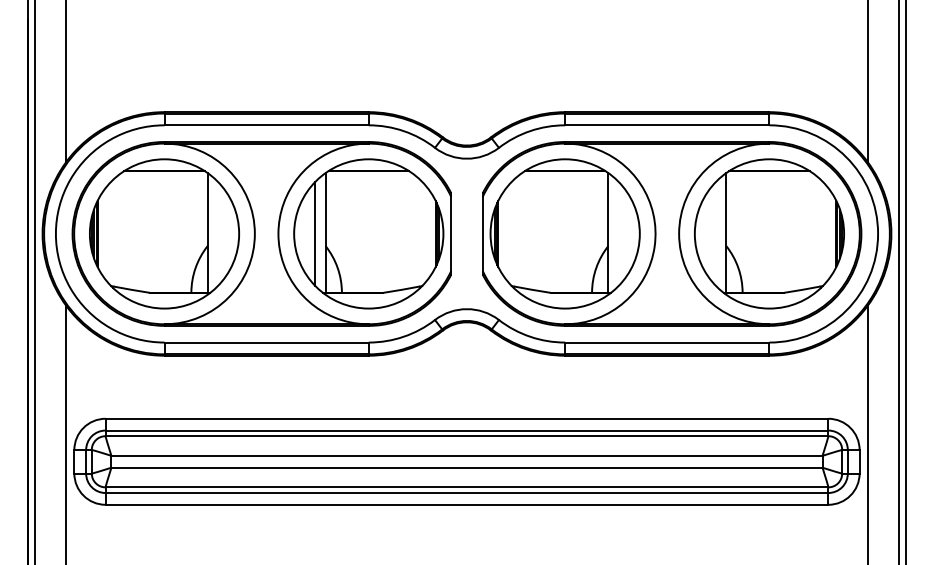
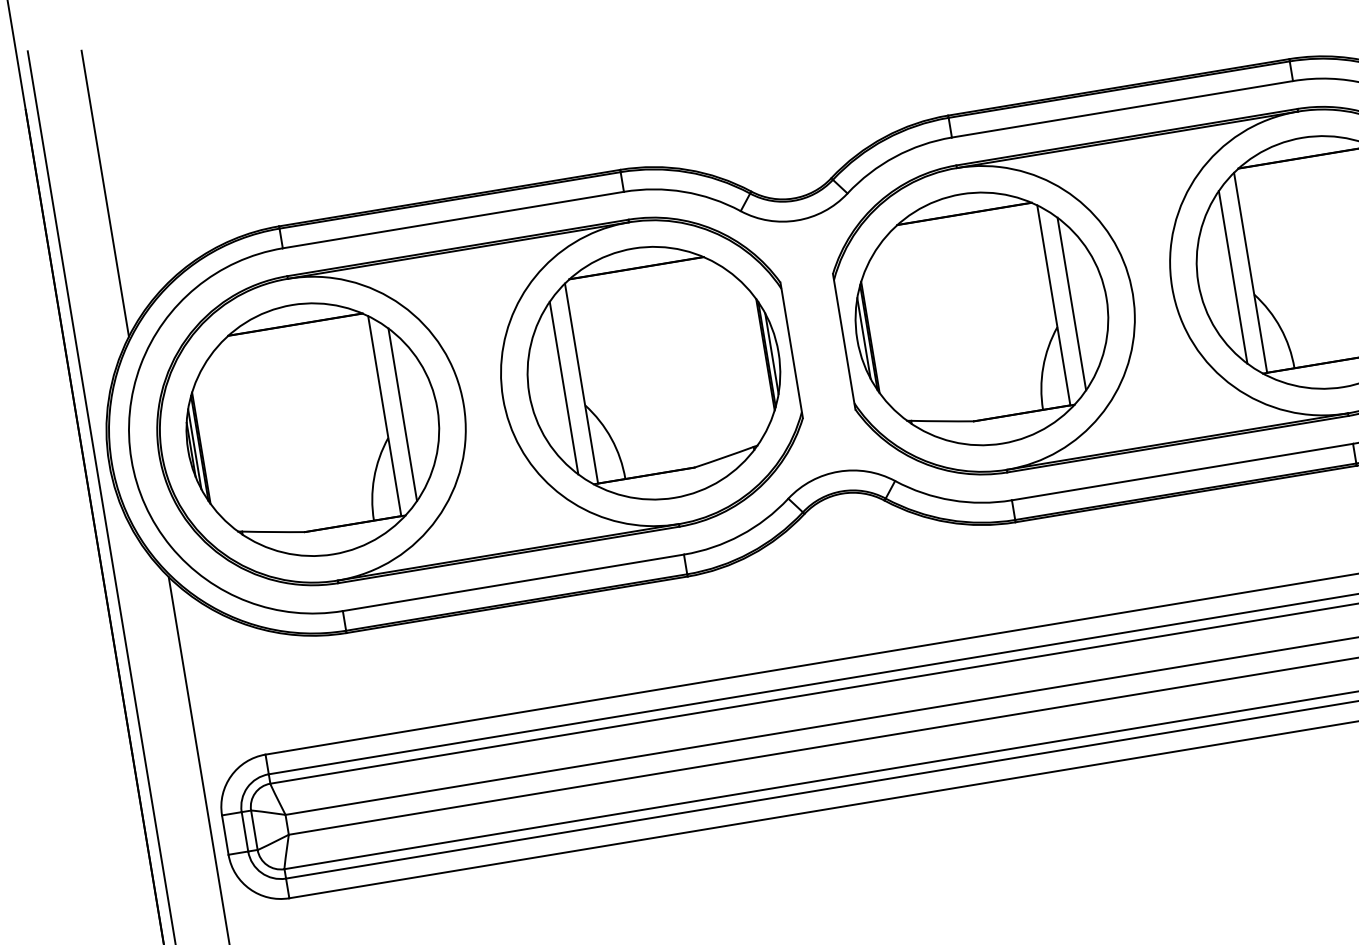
line: (218, 233) -> (402, 414), added
line: (619, 233) -> (1072, 303), added
line: (715, 233) -> (1232, 276), added

